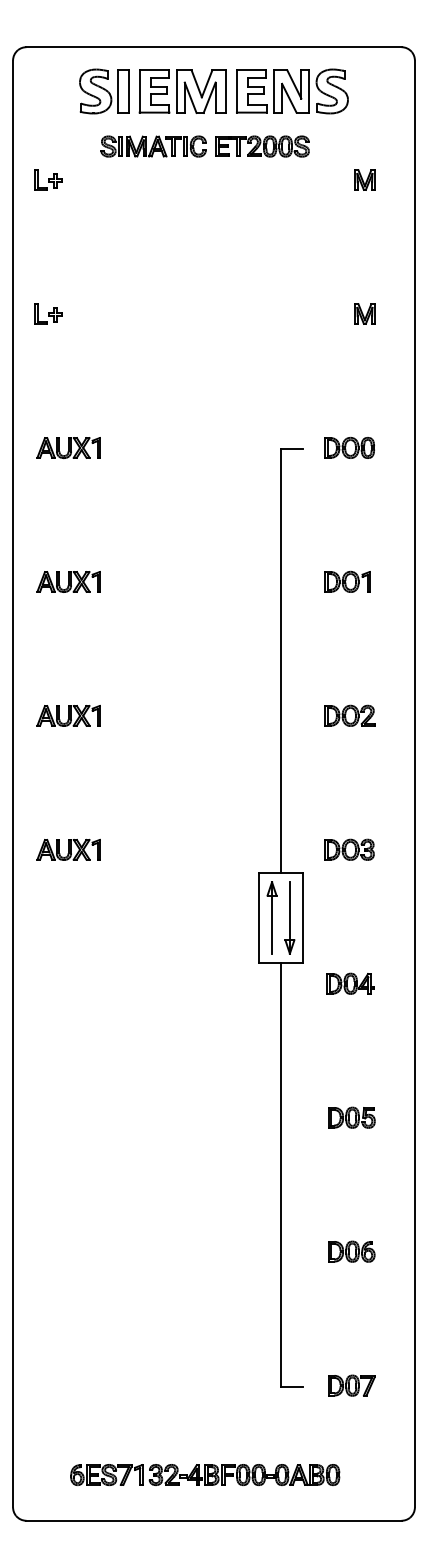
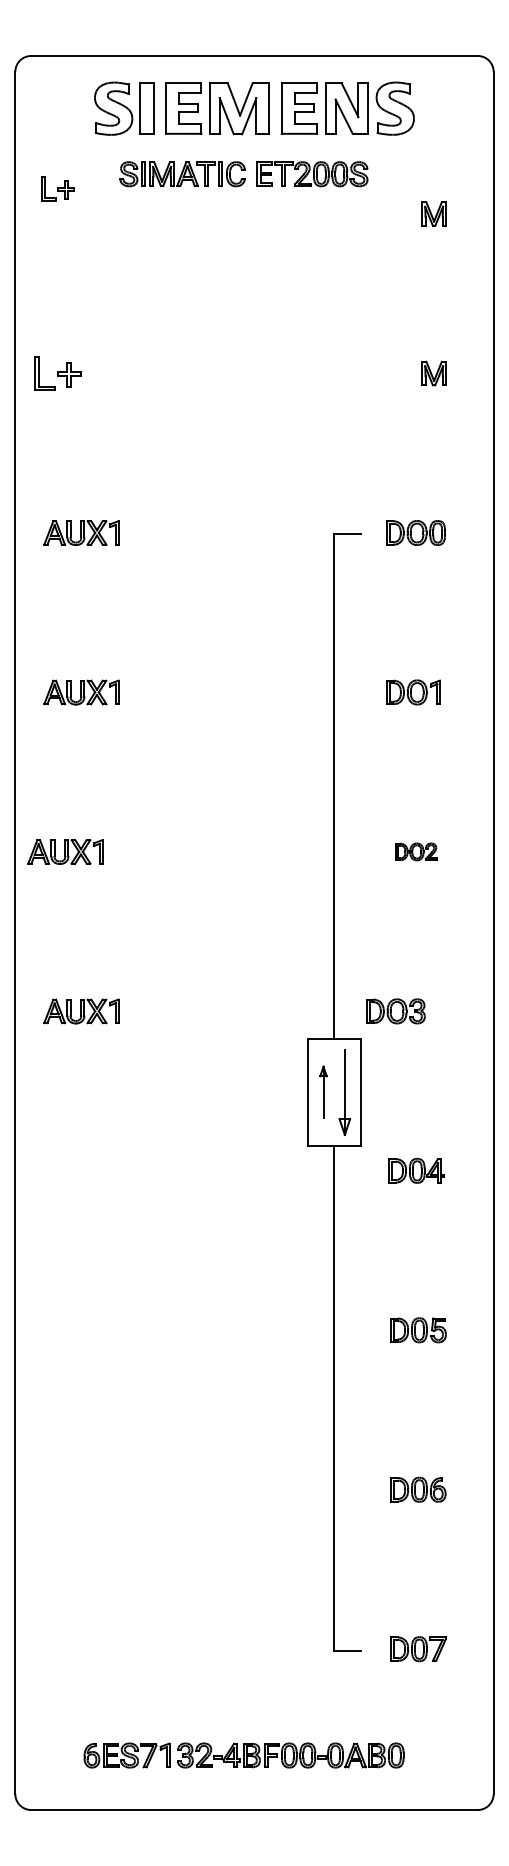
part: (48, 179) -> (57, 188), moved
part: (48, 313) -> (57, 373), size x1.4
part: (68, 715) -> (65, 851), moved
part: (350, 715) -> (416, 851), size x0.7
part: (349, 849) -> (395, 1011), moved
part: (271, 917) -> (323, 1091), size x0.6

